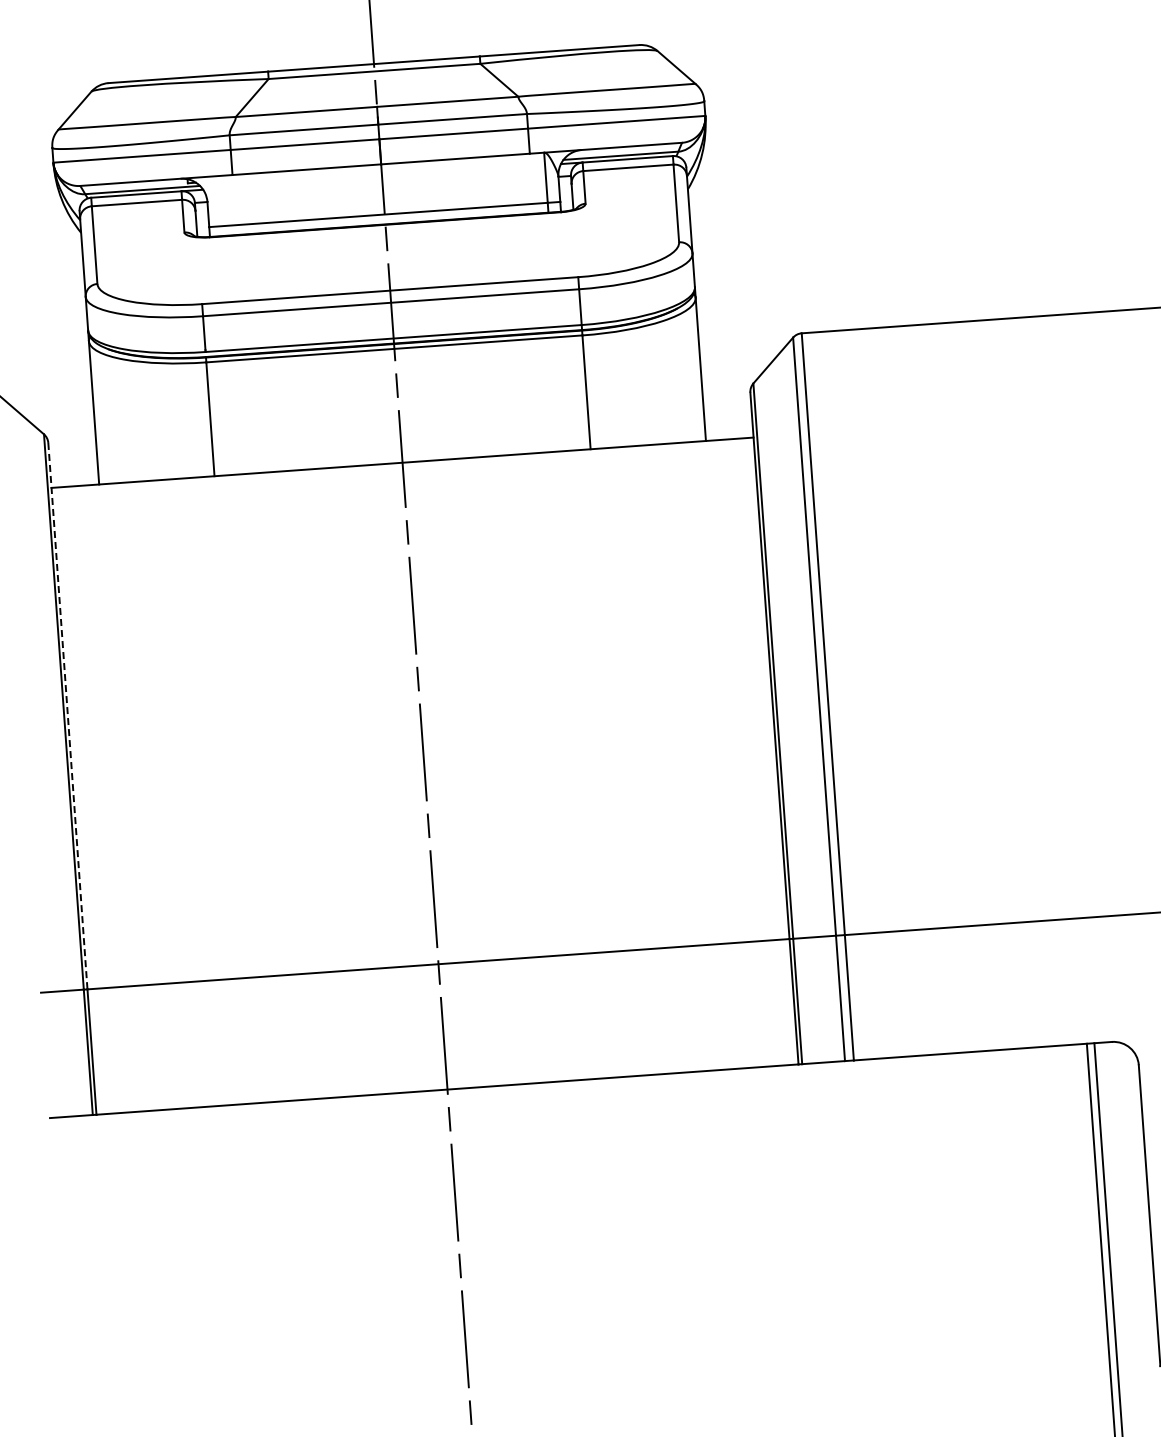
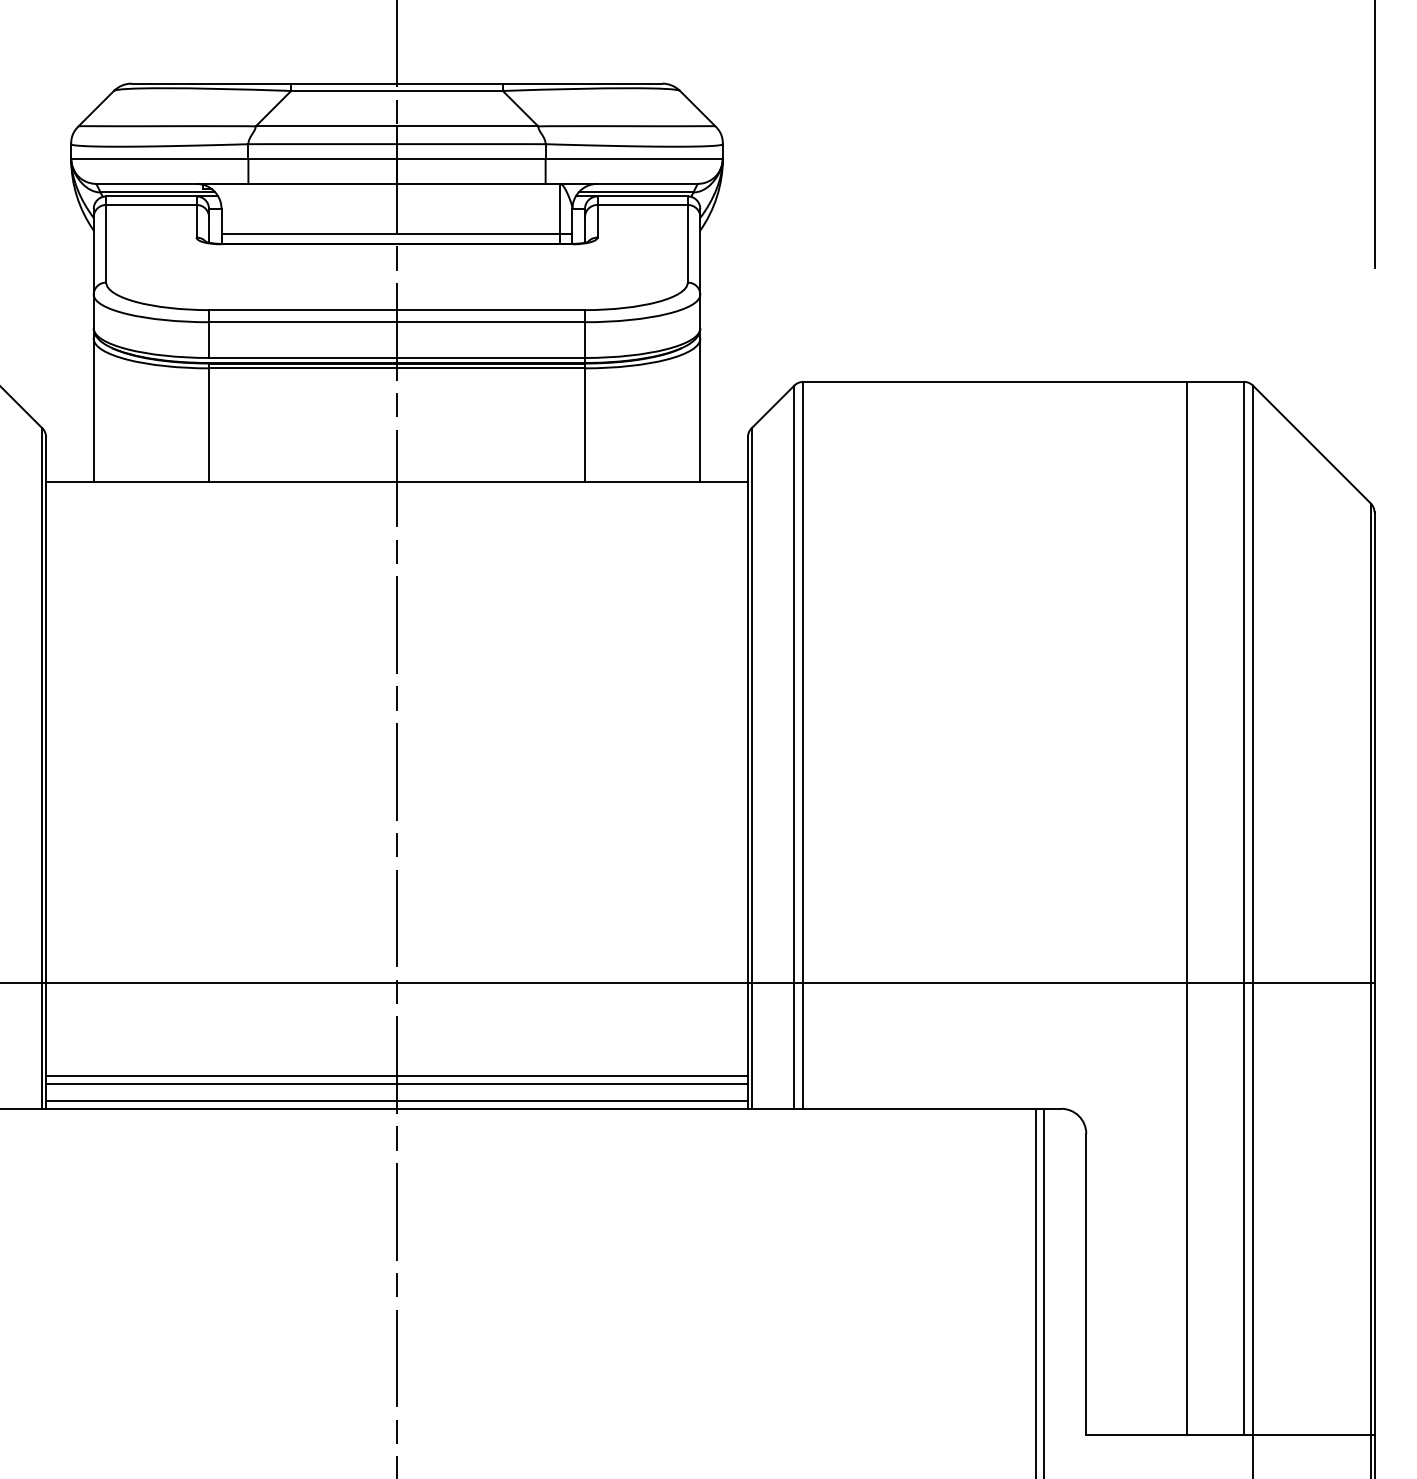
line: (68, 716) -> (46, 710), dashed -> solid
line: (444, 1057) -> (396, 1076), added
line: (445, 1064) -> (396, 1083), added
line: (446, 1082) -> (396, 1101), added

